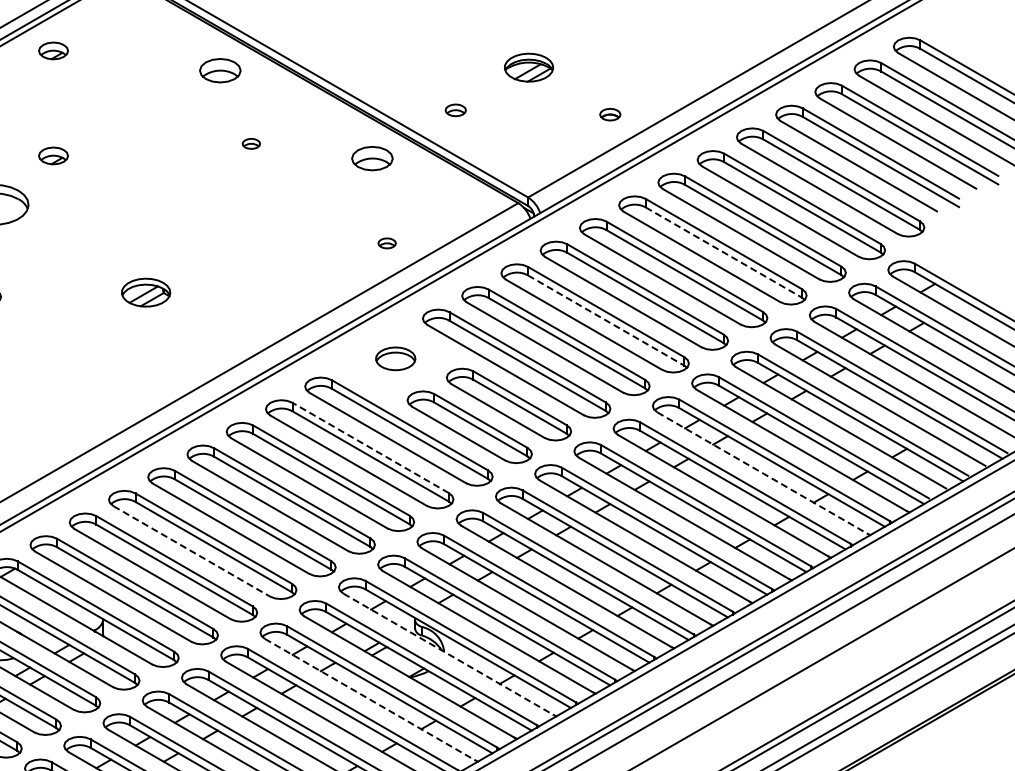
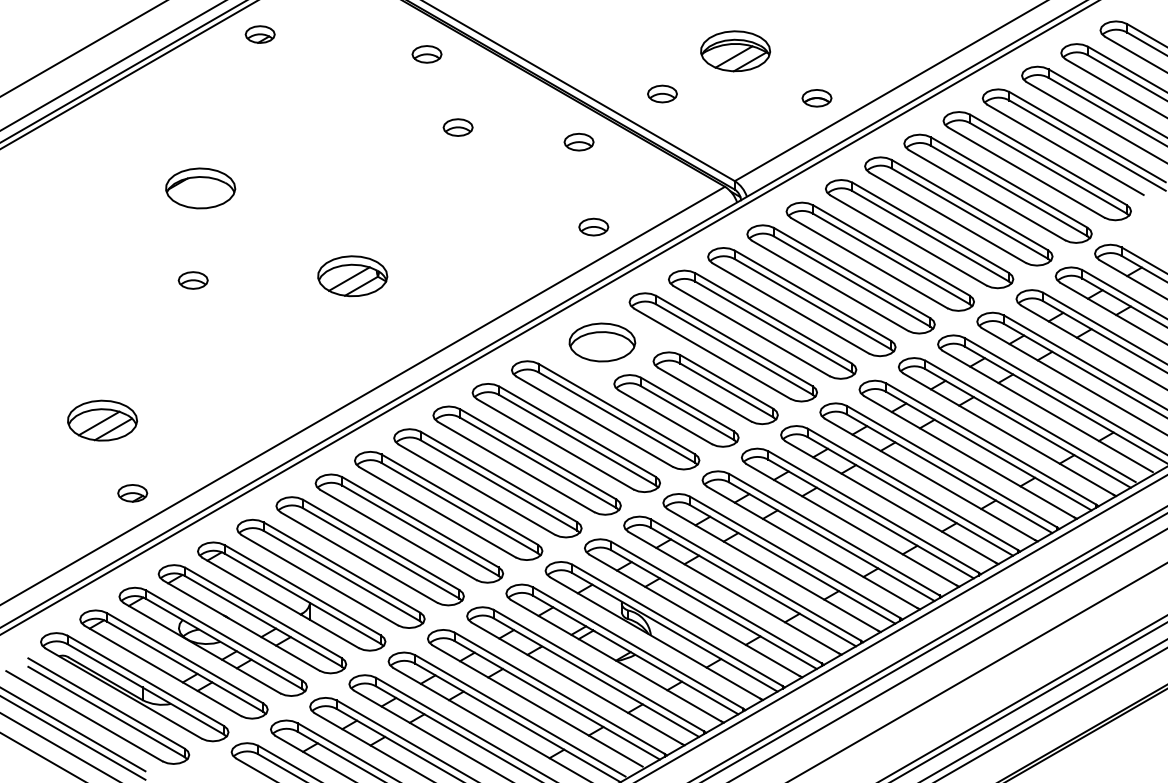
part: (528, 67) -> (735, 51), size x1.43
part: (219, 70) -> (426, 54), size x0.71
part: (455, 109) -> (662, 93), size x1.43
part: (609, 114) -> (816, 98), size x1.43
part: (250, 143) -> (457, 127), size x1.67
part: (52, 155) -> (259, 139), removed
part: (371, 157) -> (578, 141), size x0.71
part: (386, 242) -> (593, 226), size x1.67
line: (724, 252) -> (931, 236), dashed -> solid
part: (145, 292) -> (352, 276), size x1.43
line: (606, 320) -> (813, 304), dashed -> solid
part: (395, 358) -> (602, 342), size x1.67
line: (370, 447) -> (577, 431), dashed -> solid
line: (762, 473) -> (969, 457), dashed -> solid
line: (191, 551) -> (398, 535), dashed -> solid
line: (448, 654) -> (655, 638), dashed -> solid
line: (370, 699) -> (577, 683), dashed -> solid

